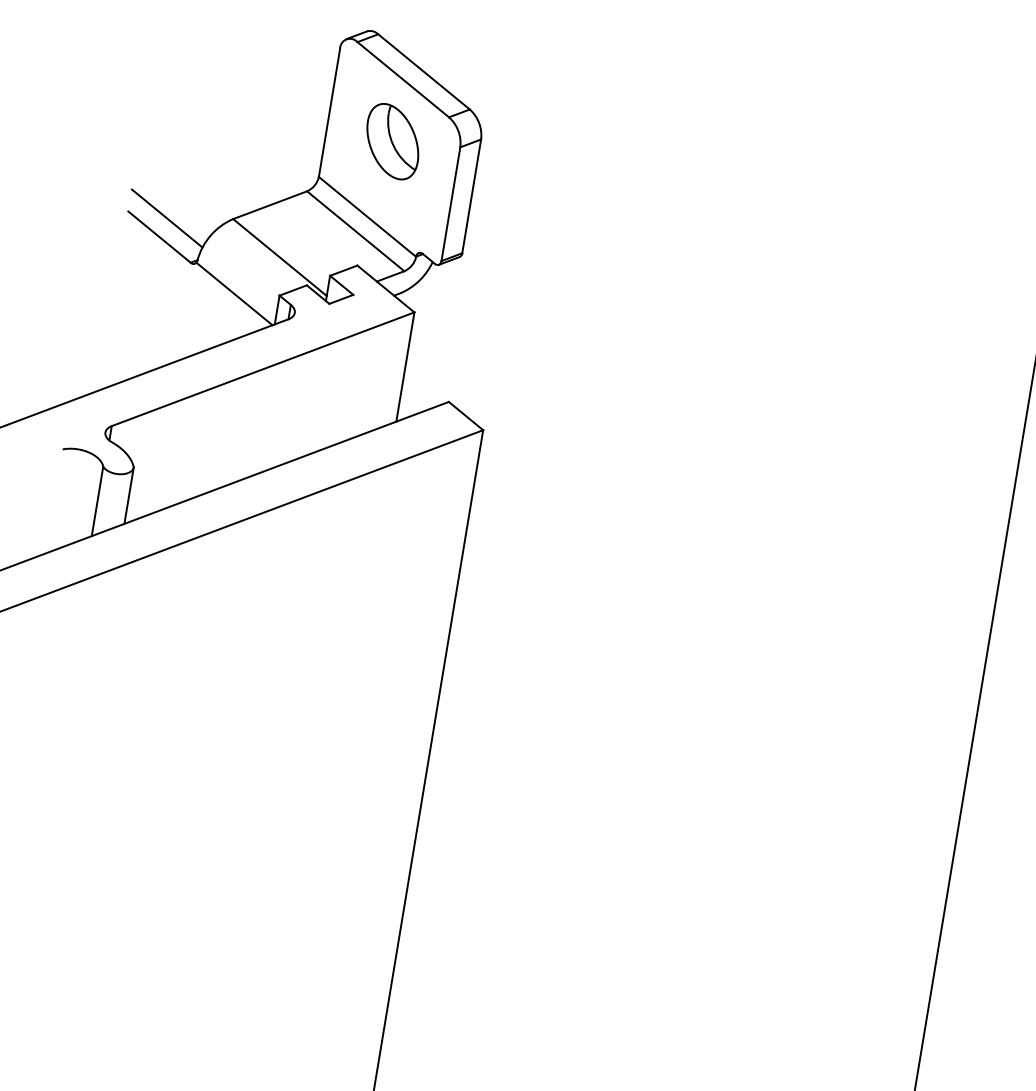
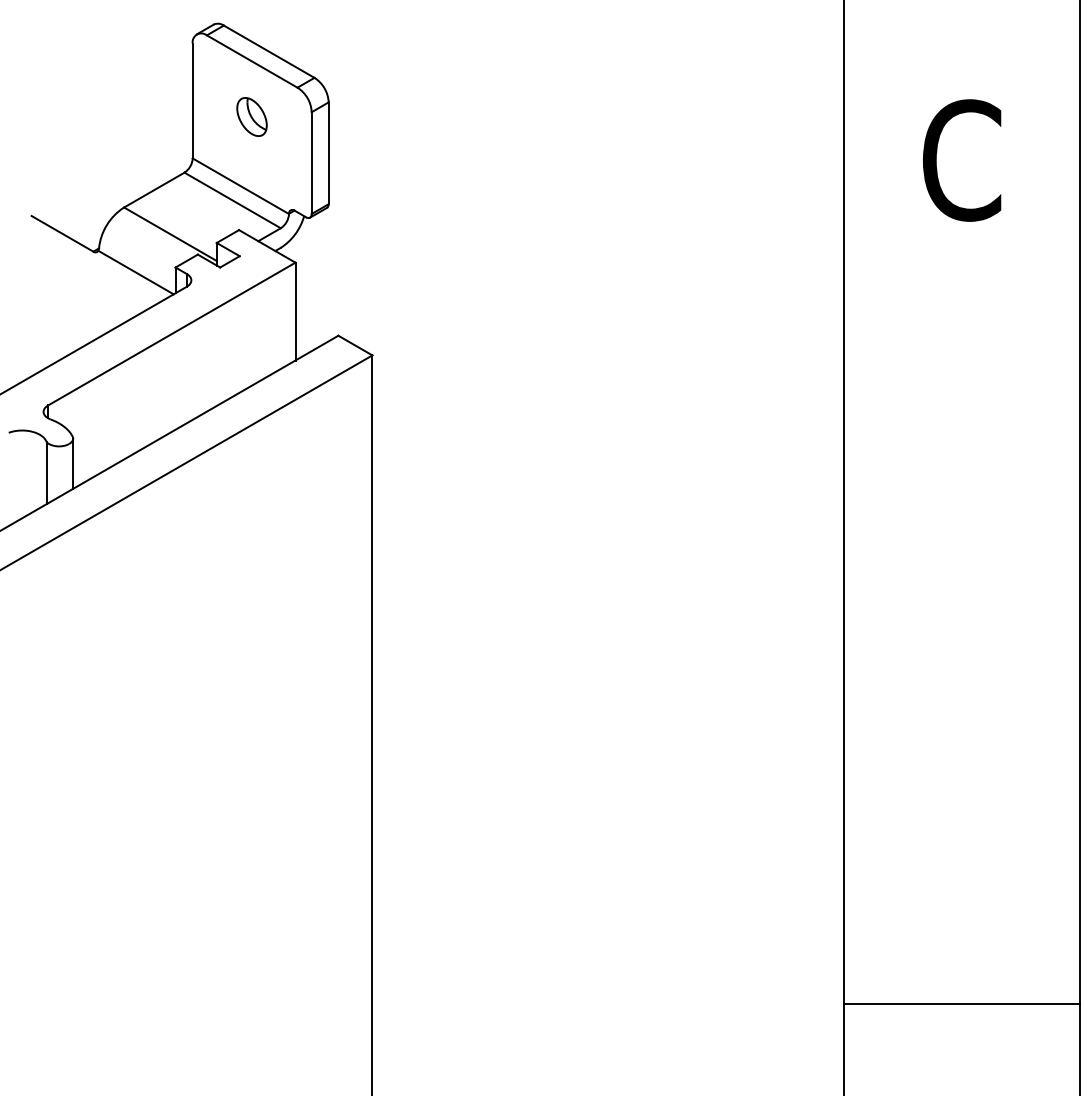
part: (392, 140) -> (251, 116), size x0.6
line: (167, 218) -> (66, 216), removed

